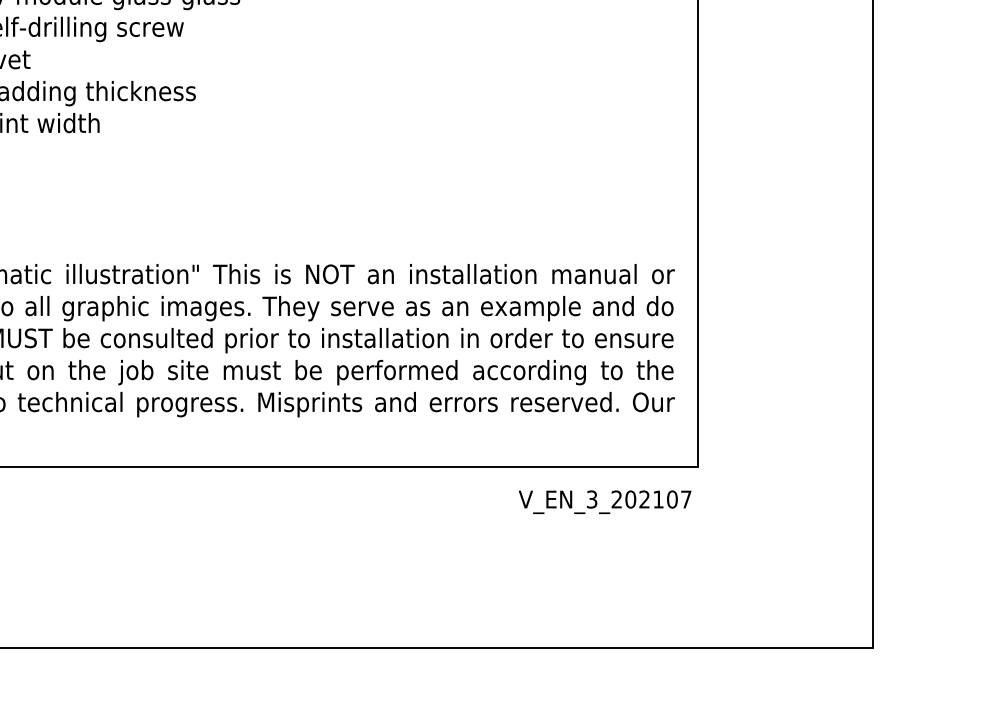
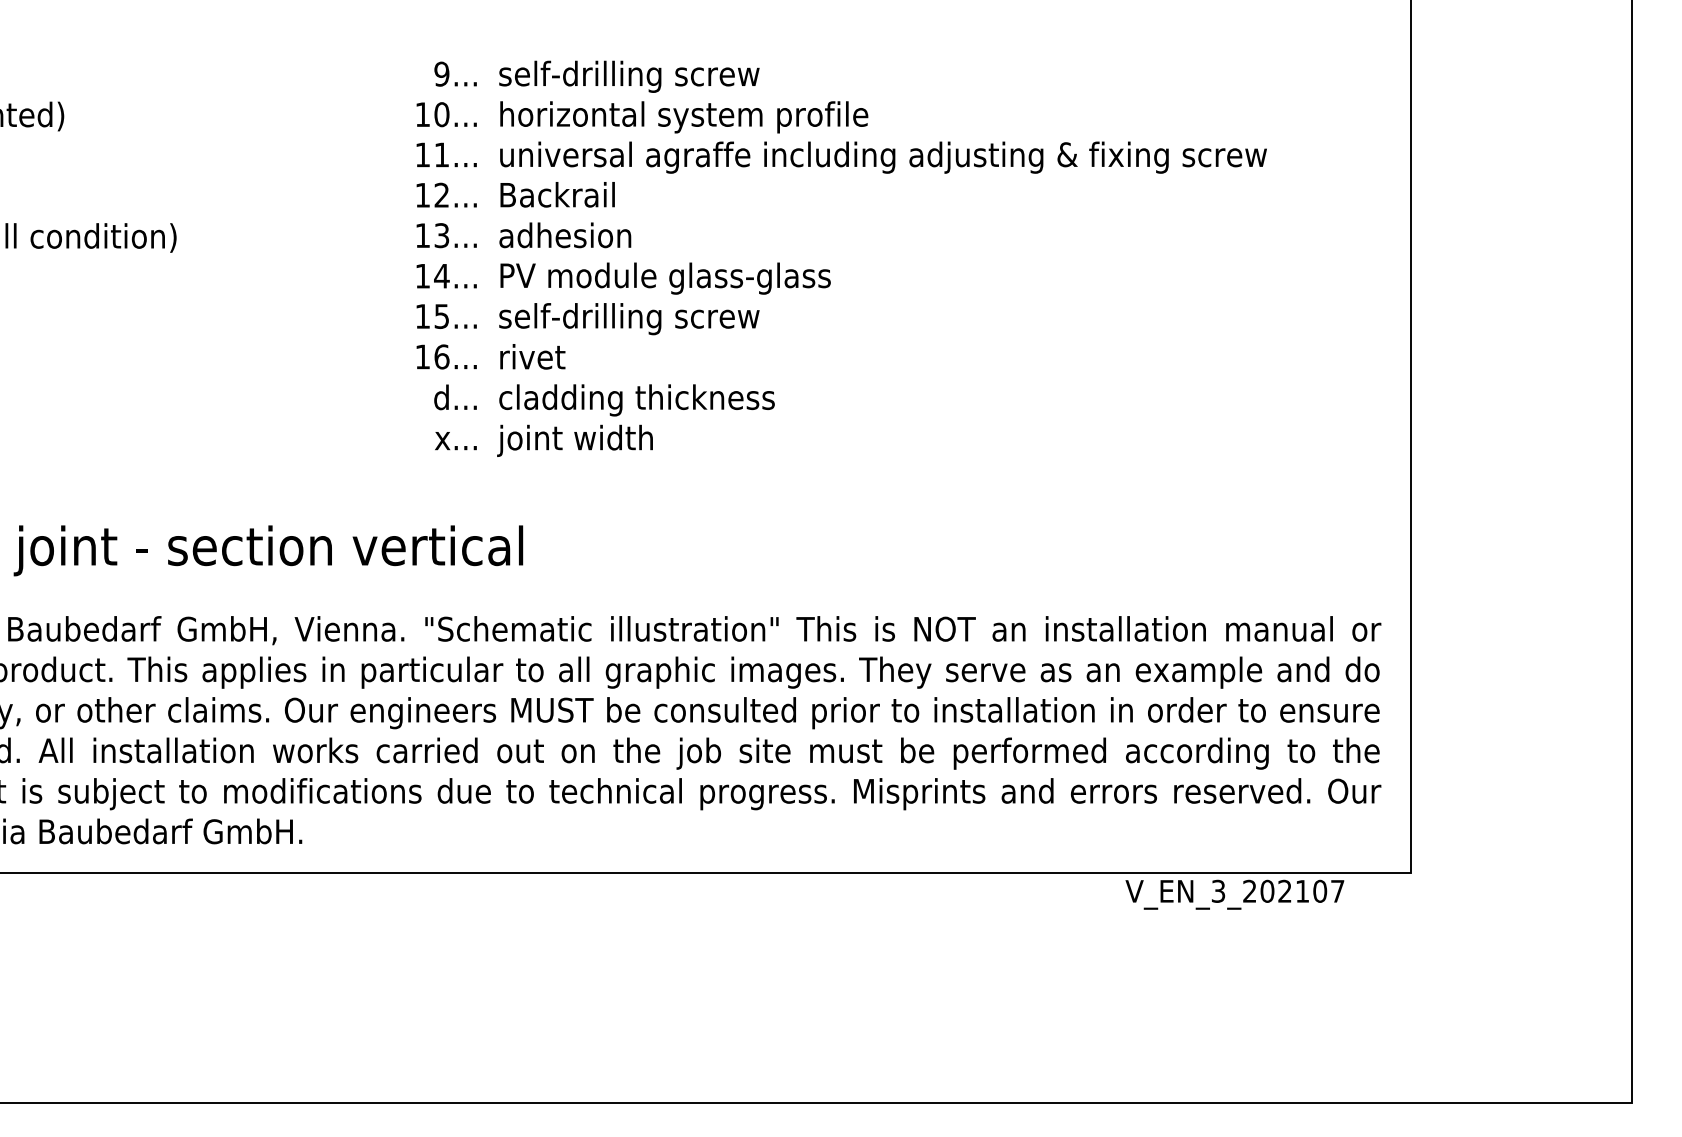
text: (604, 502) -> (1234, 894), moved

